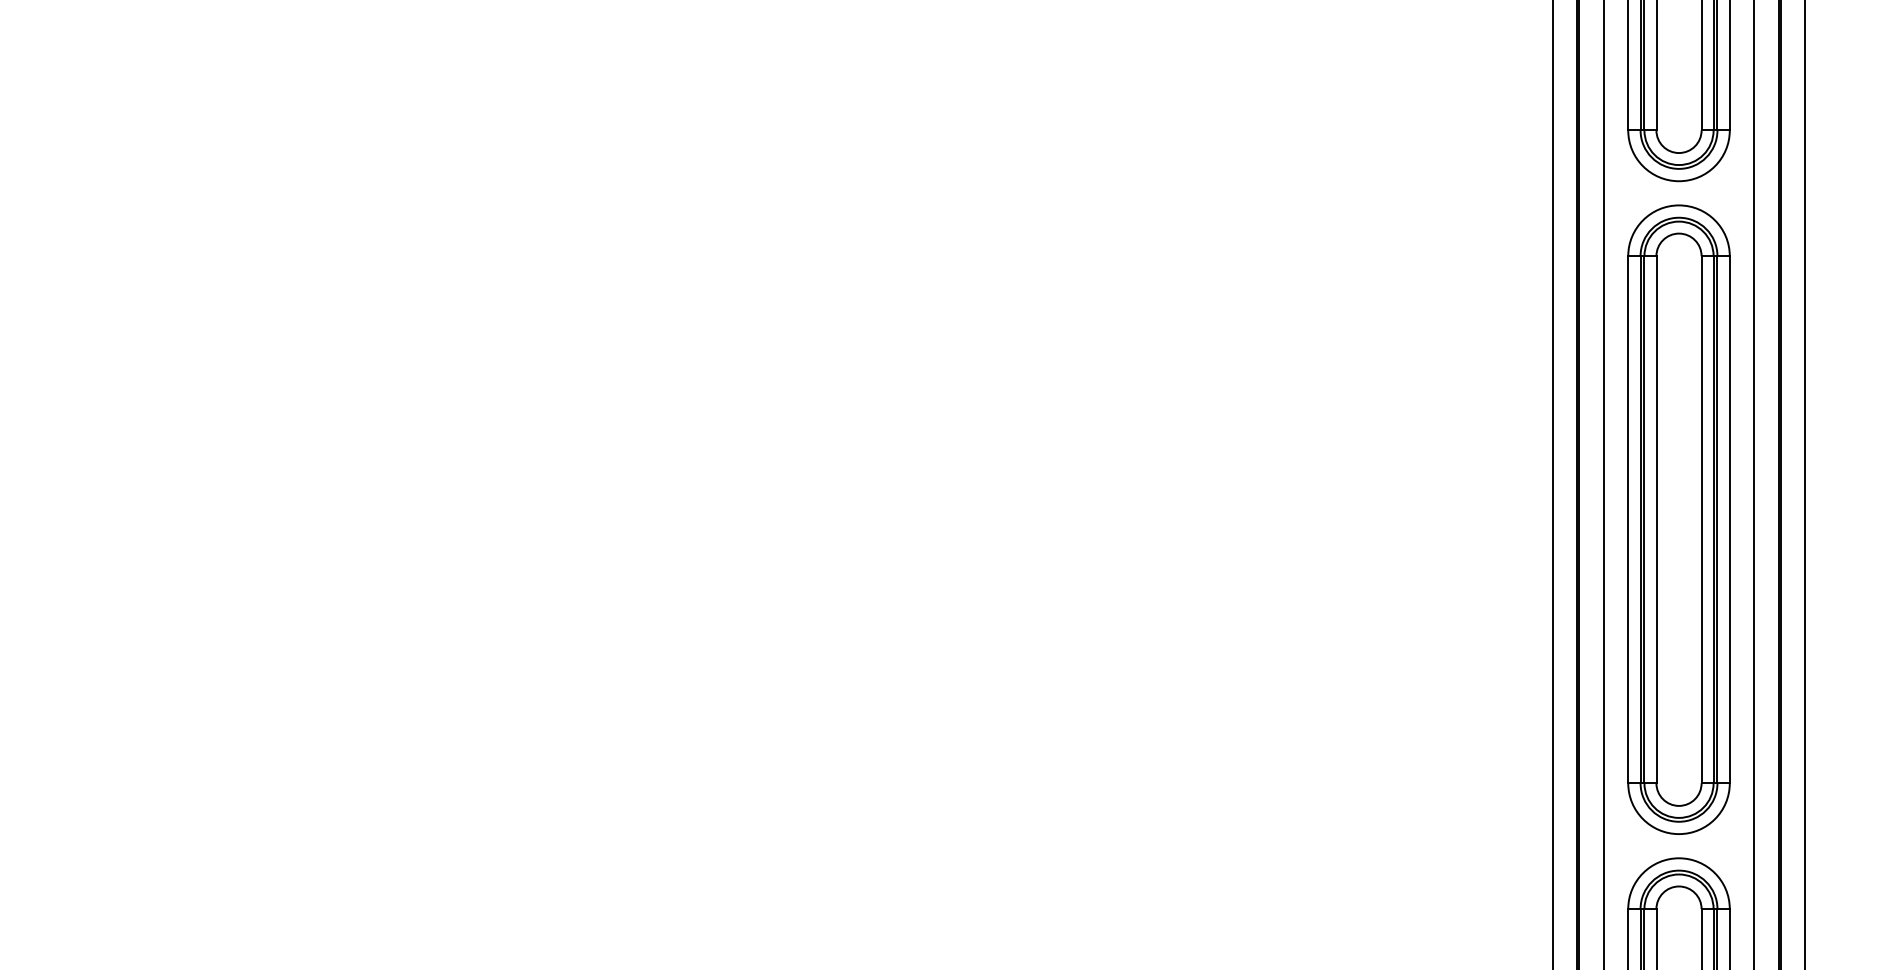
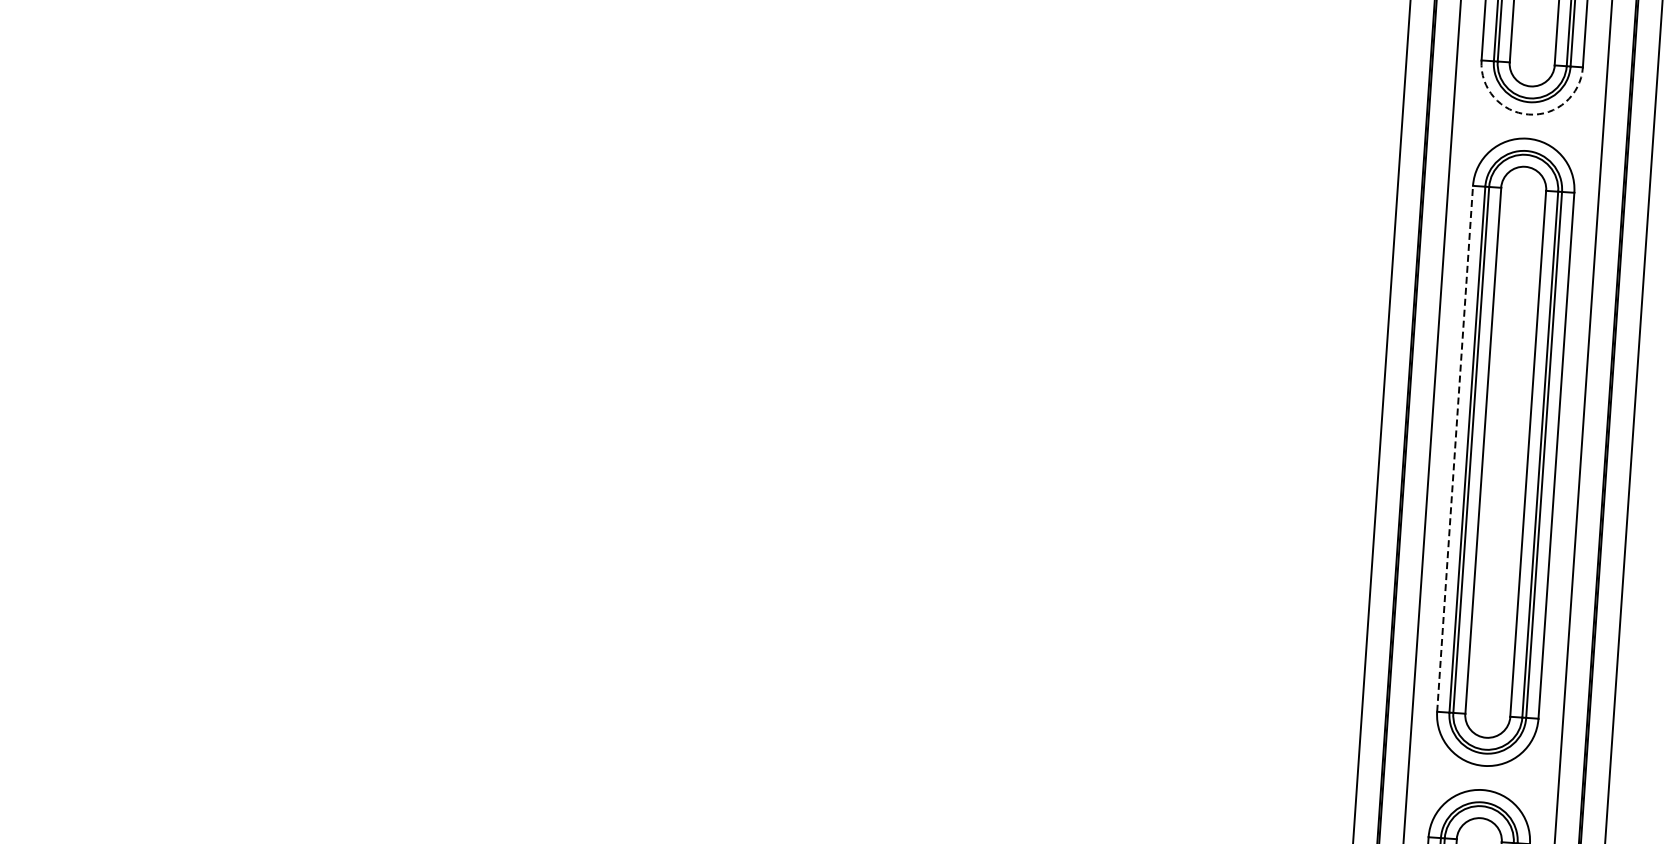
arc: (1679, 181) -> (1529, 114), solid -> dashed
line: (1628, 519) -> (1455, 448), solid -> dashed

